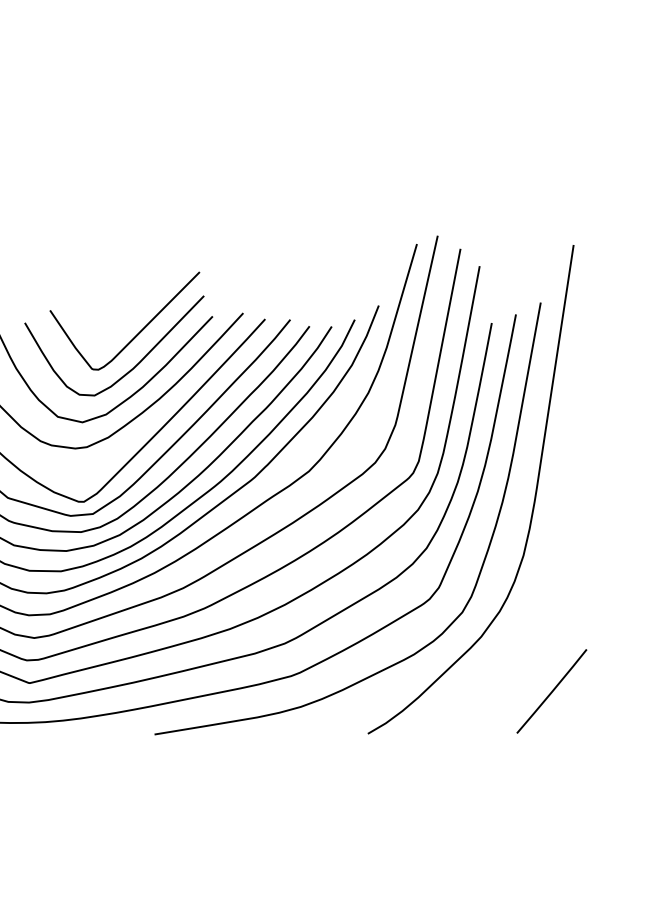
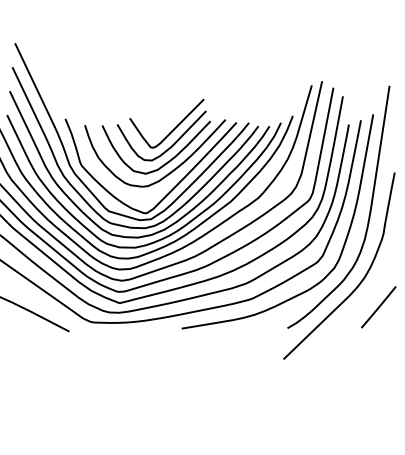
curve: (513, 641) -> (359, 282), added

